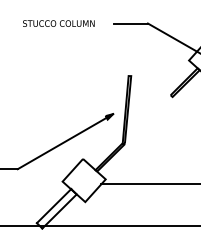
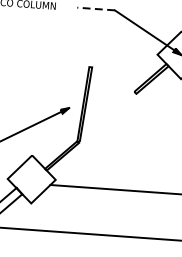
line: (130, 23) -> (95, 8), solid -> dashed

